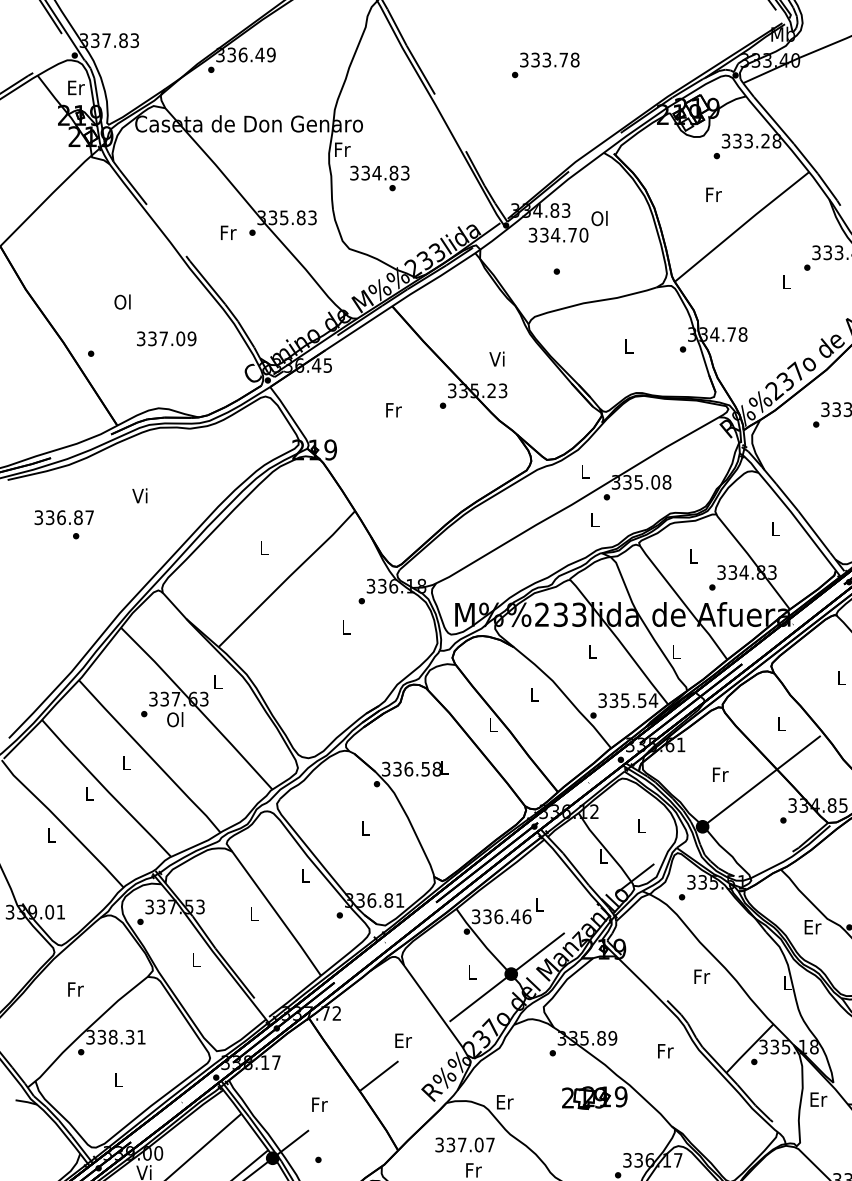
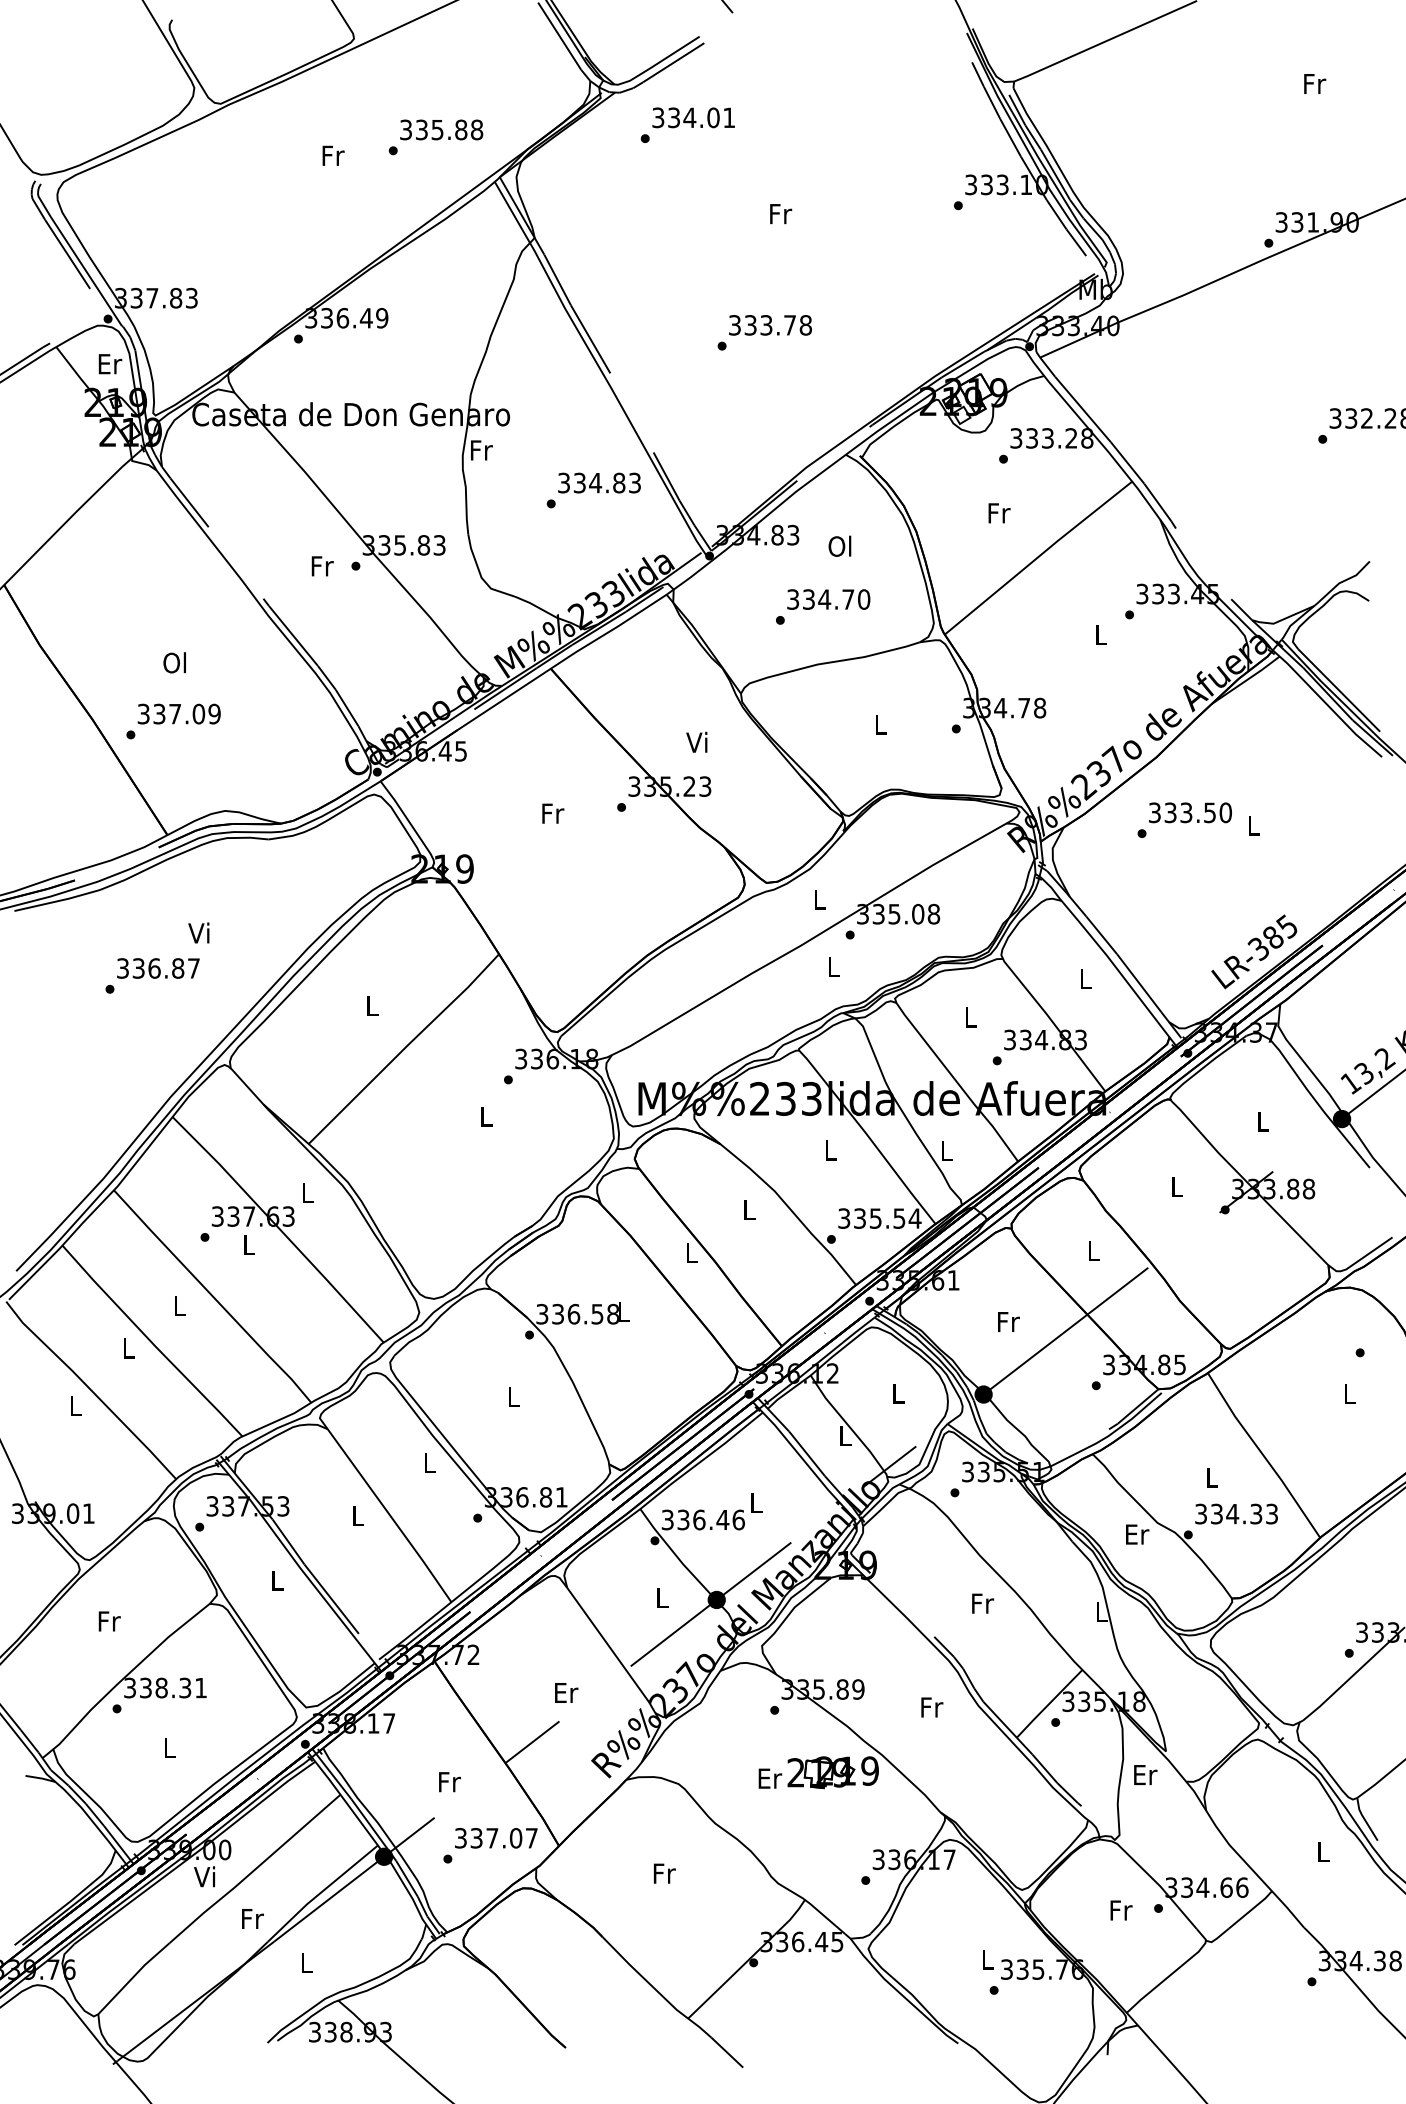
text: (379, 172) -> (599, 482), moved
text: (558, 235) -> (828, 599), moved
text: (166, 338) -> (178, 713), moved
text: (64, 517) -> (158, 968), moved
text: (174, 719) -> (247, 1244), Ol -> L
text: (505, 1102) -> (770, 1778), moved
text: (465, 1145) -> (496, 1838), moved

